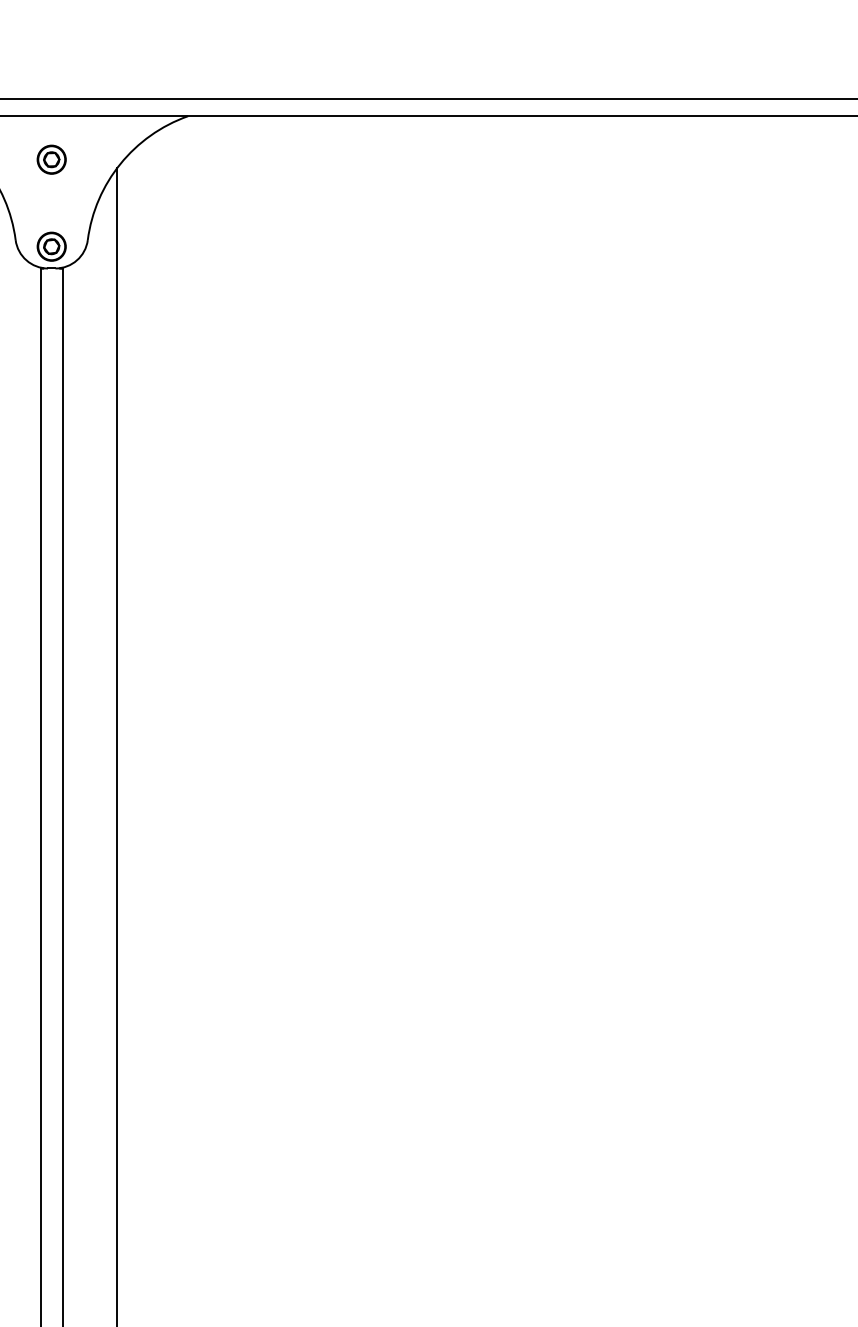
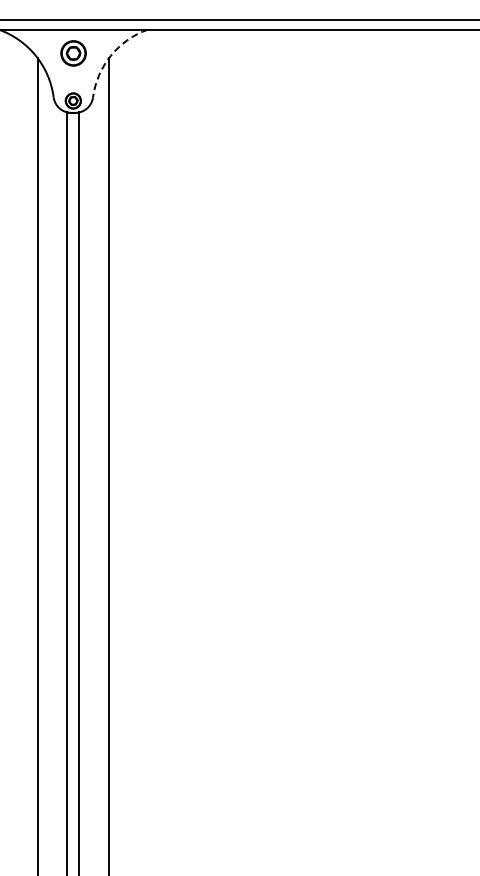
part: (50, 159) -> (72, 53), size x1.6
arc: (119, 163) -> (110, 55), solid -> dashed

